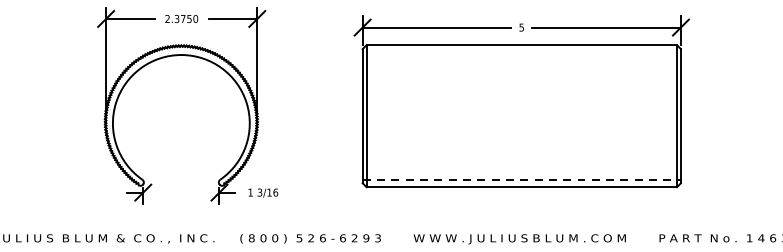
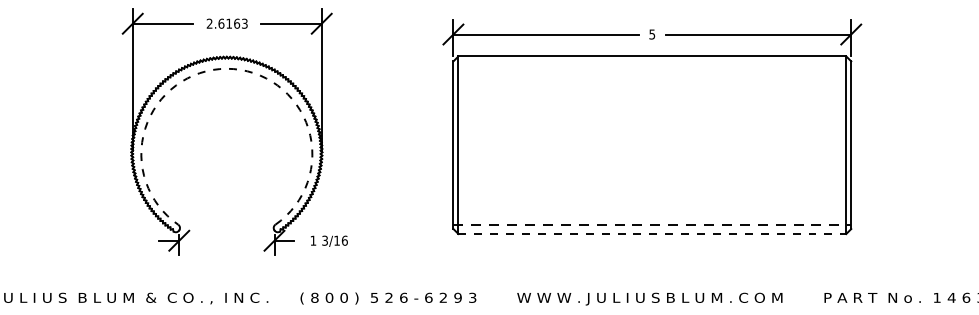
text: (185, 18) -> (232, 23), 2.3750 -> 2.6163
arc: (181, 54) -> (226, 68), solid -> dashed
line: (521, 187) -> (652, 234), solid -> dashed

